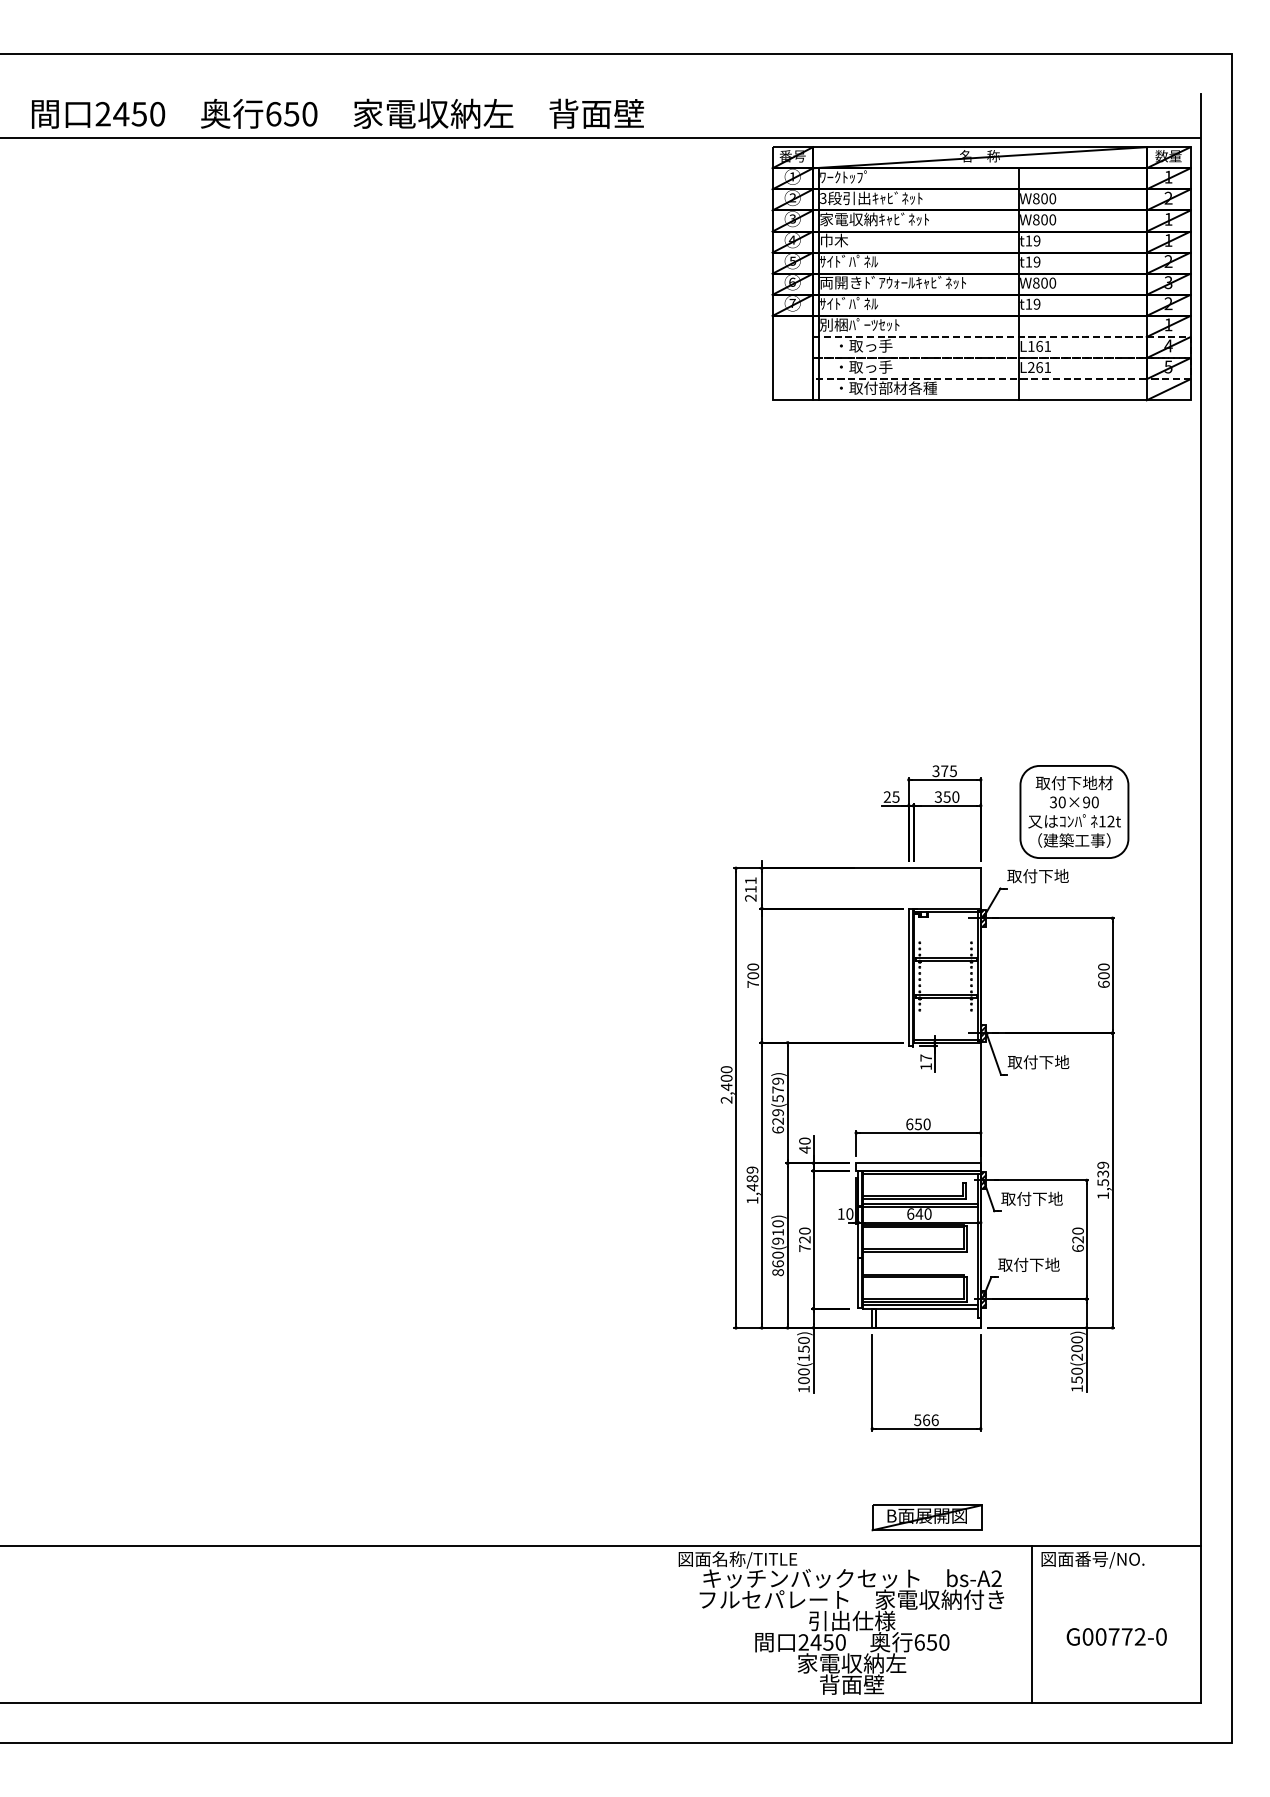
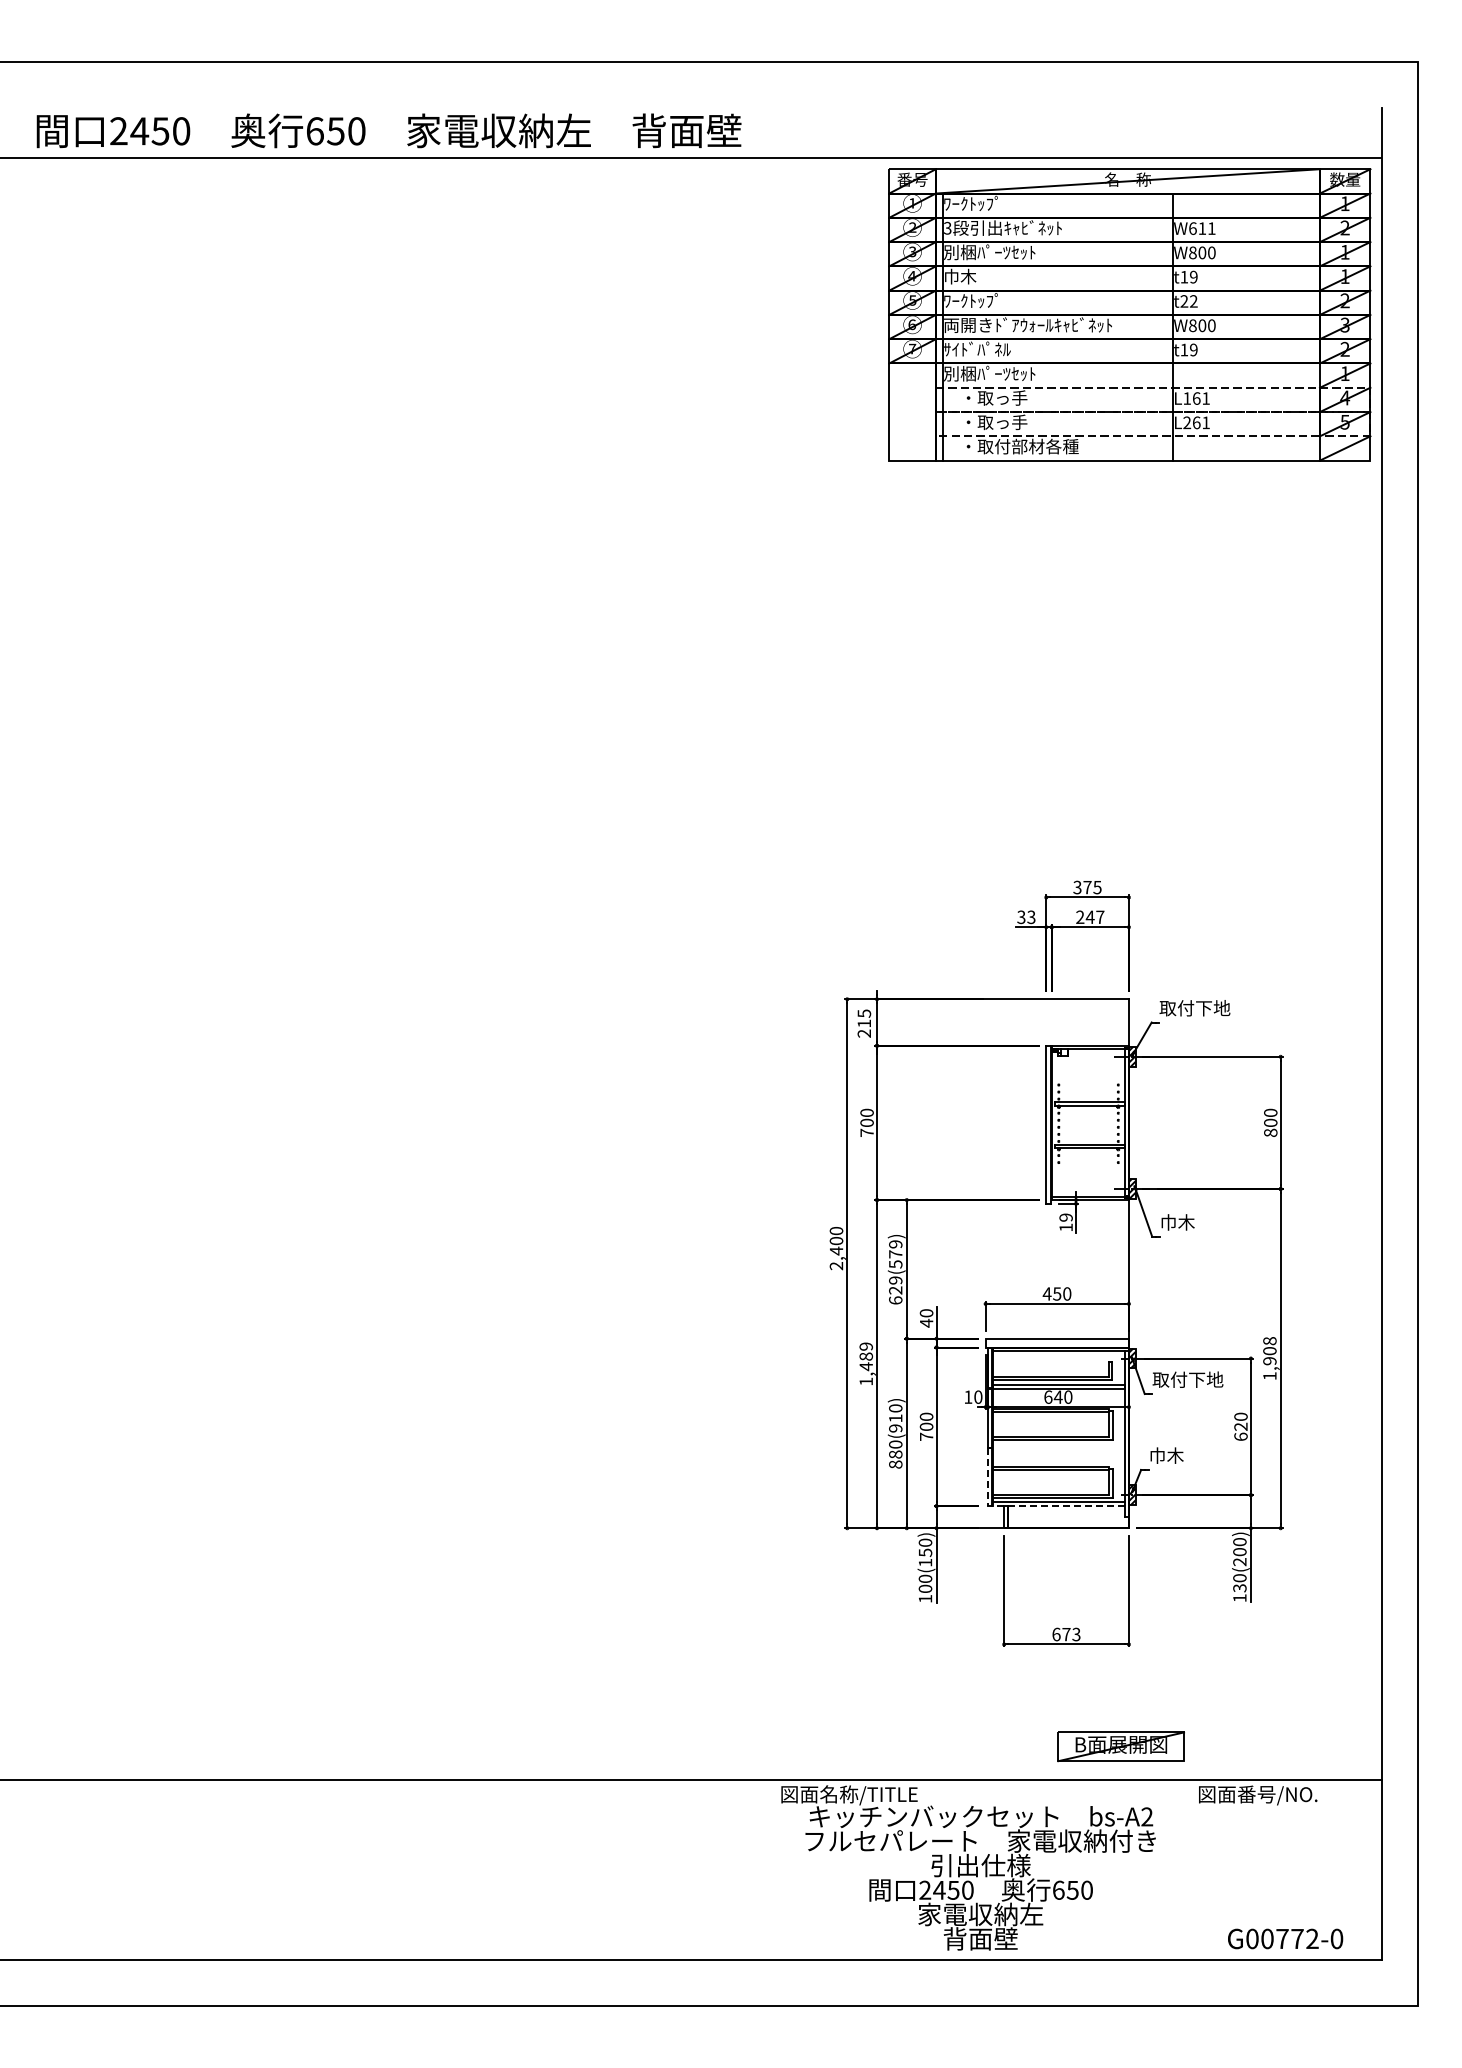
text: (1044, 198) -> (1202, 228), W800 -> W611
text: (874, 219) -> (1006, 252), 家電収納ｷｬﾋﾞﾈｯﾄ -> 別梱ﾊﾟｰﾂｾｯﾄ
text: (849, 261) -> (977, 300), ｻｲﾄﾞﾊﾟﾈﾙ -> ﾜｰｸﾄｯﾌﾟ
text: (1032, 262) -> (1188, 301), t19 -> t22
text: (891, 797) -> (1026, 917), 25 -> 33
text: (947, 797) -> (1090, 917), 350 -> 247
part: (1074, 812) -> (1236, 934), removed
text: (750, 880) -> (864, 1013), 211 -> 215
text: (1103, 984) -> (1270, 1132), 600 -> 800
text: (925, 1057) -> (1065, 1217), 17 -> 19
text: (1038, 1062) -> (1195, 1222), 取付下地 -> 巾木
text: (909, 1123) -> (1046, 1293), 650 -> 450
text: (1102, 1174) -> (1269, 1351), 1,539 -> 1,908
text: (804, 1239) -> (926, 1426), 720 -> 700
text: (777, 1263) -> (895, 1454), 860(910) -> 880(910)
text: (1029, 1264) -> (1184, 1455), 取付下地 -> 巾木
line: (857, 1282) -> (987, 1476), solid -> dashed
line: (919, 1309) -> (1058, 1506), solid -> dashed
text: (1076, 1379) -> (1239, 1587), 150(200) -> 130(200)
text: (926, 1420) -> (1066, 1634), 566 -> 673
part: (926, 1517) -> (1120, 1746), moved
line: (1032, 1624) -> (1188, 1869), removed
text: (1116, 1636) -> (1285, 1938), moved

